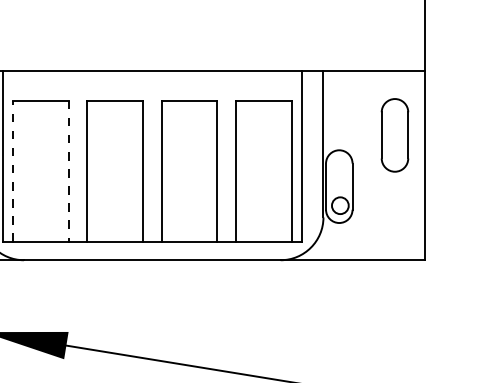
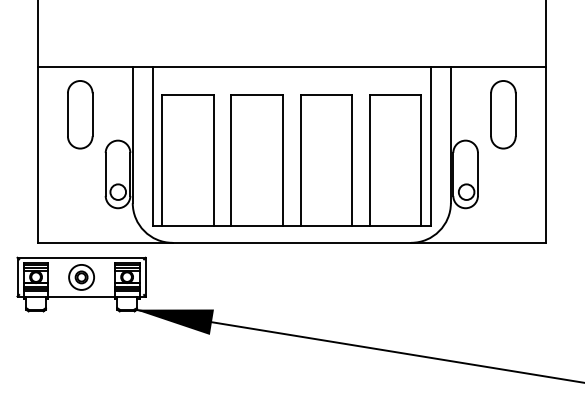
part: (395, 135) -> (503, 114), moved
line: (13, 171) -> (162, 160), dashed -> solid
line: (68, 171) -> (213, 160), dashed -> solid

